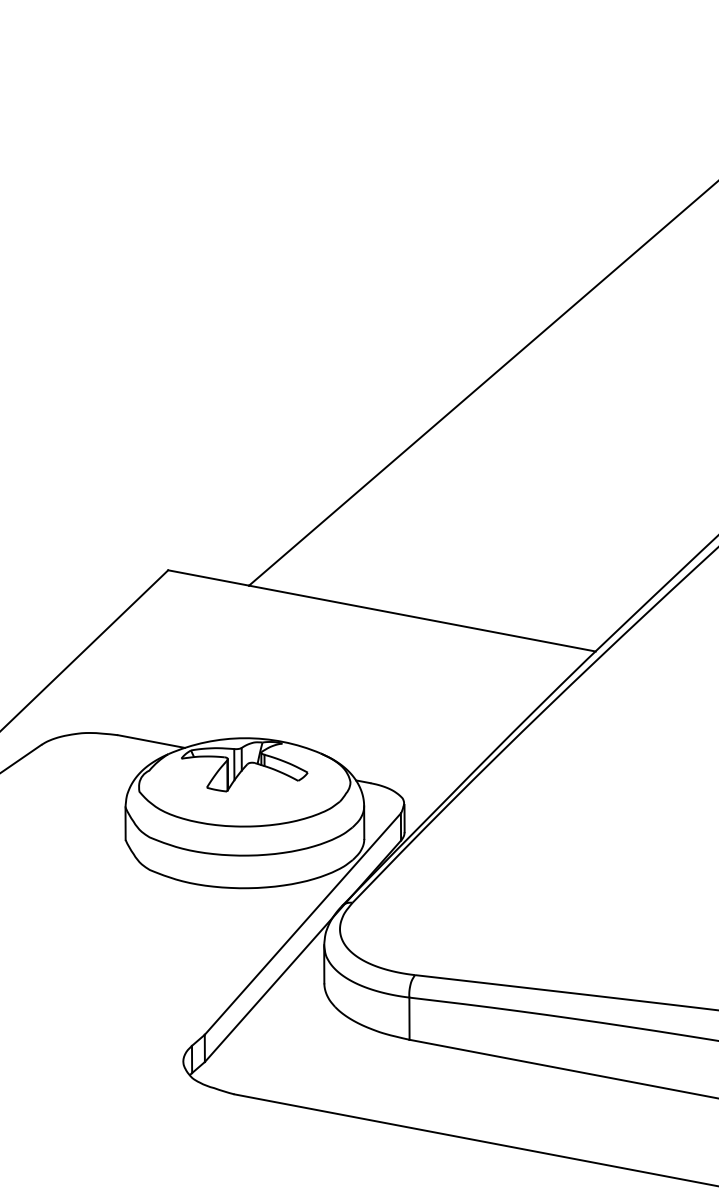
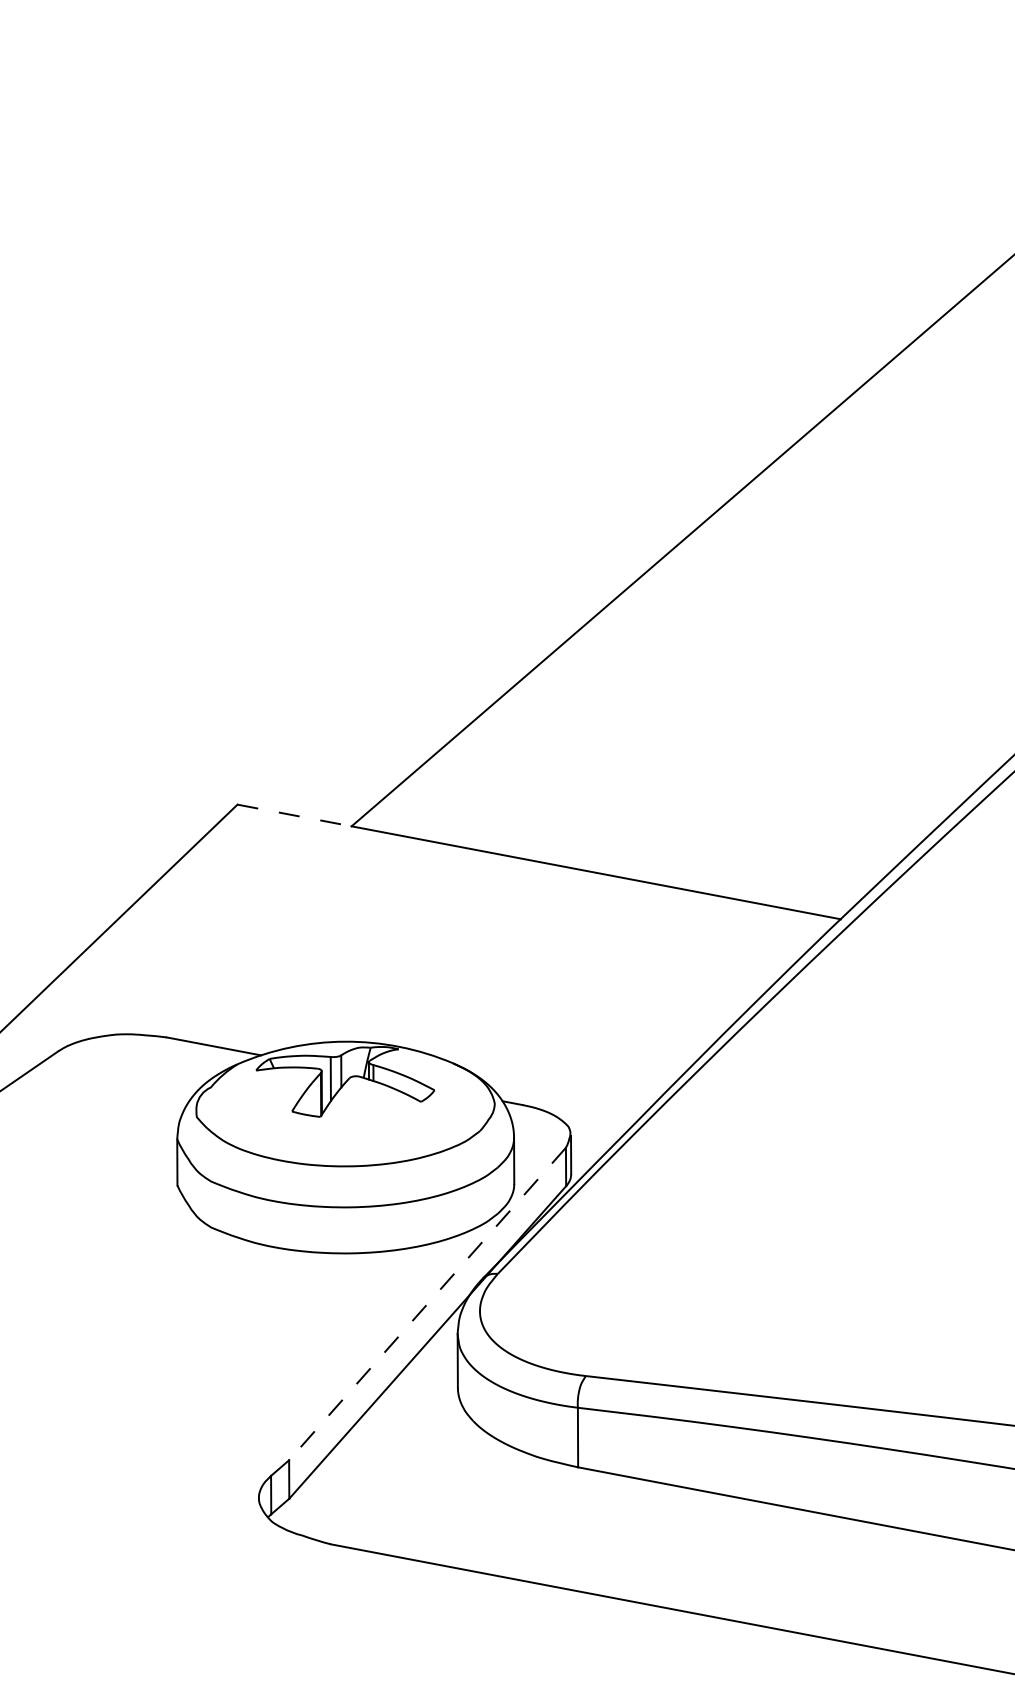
line: (209, 577) -> (295, 815), solid -> dashed
line: (302, 924) -> (427, 1304), solid -> dashed

